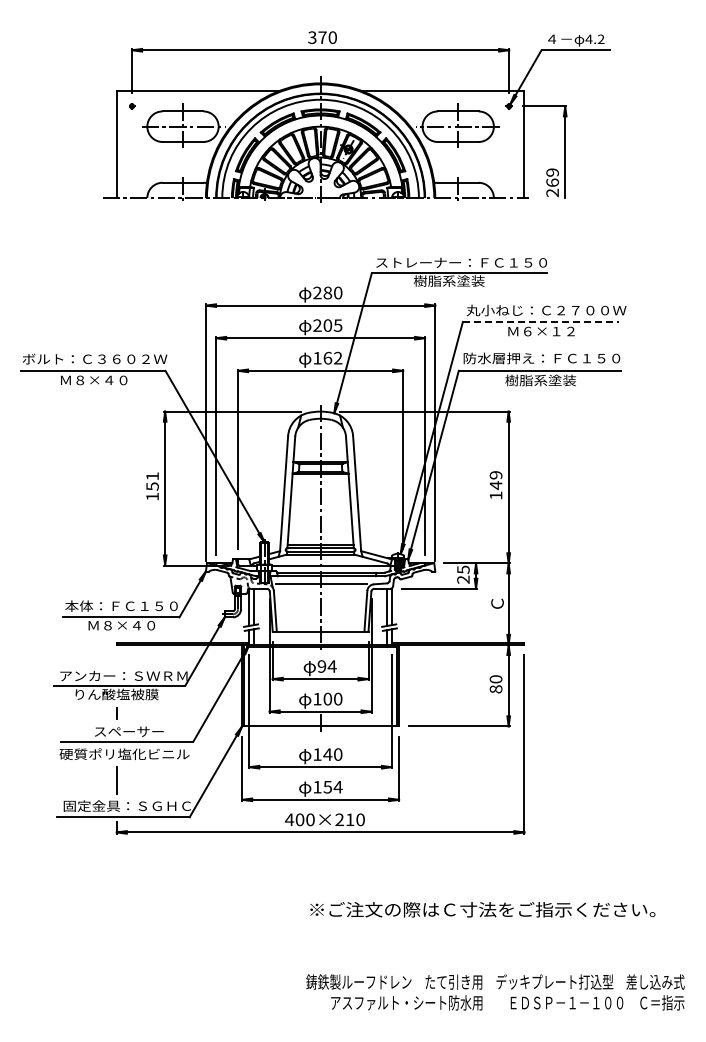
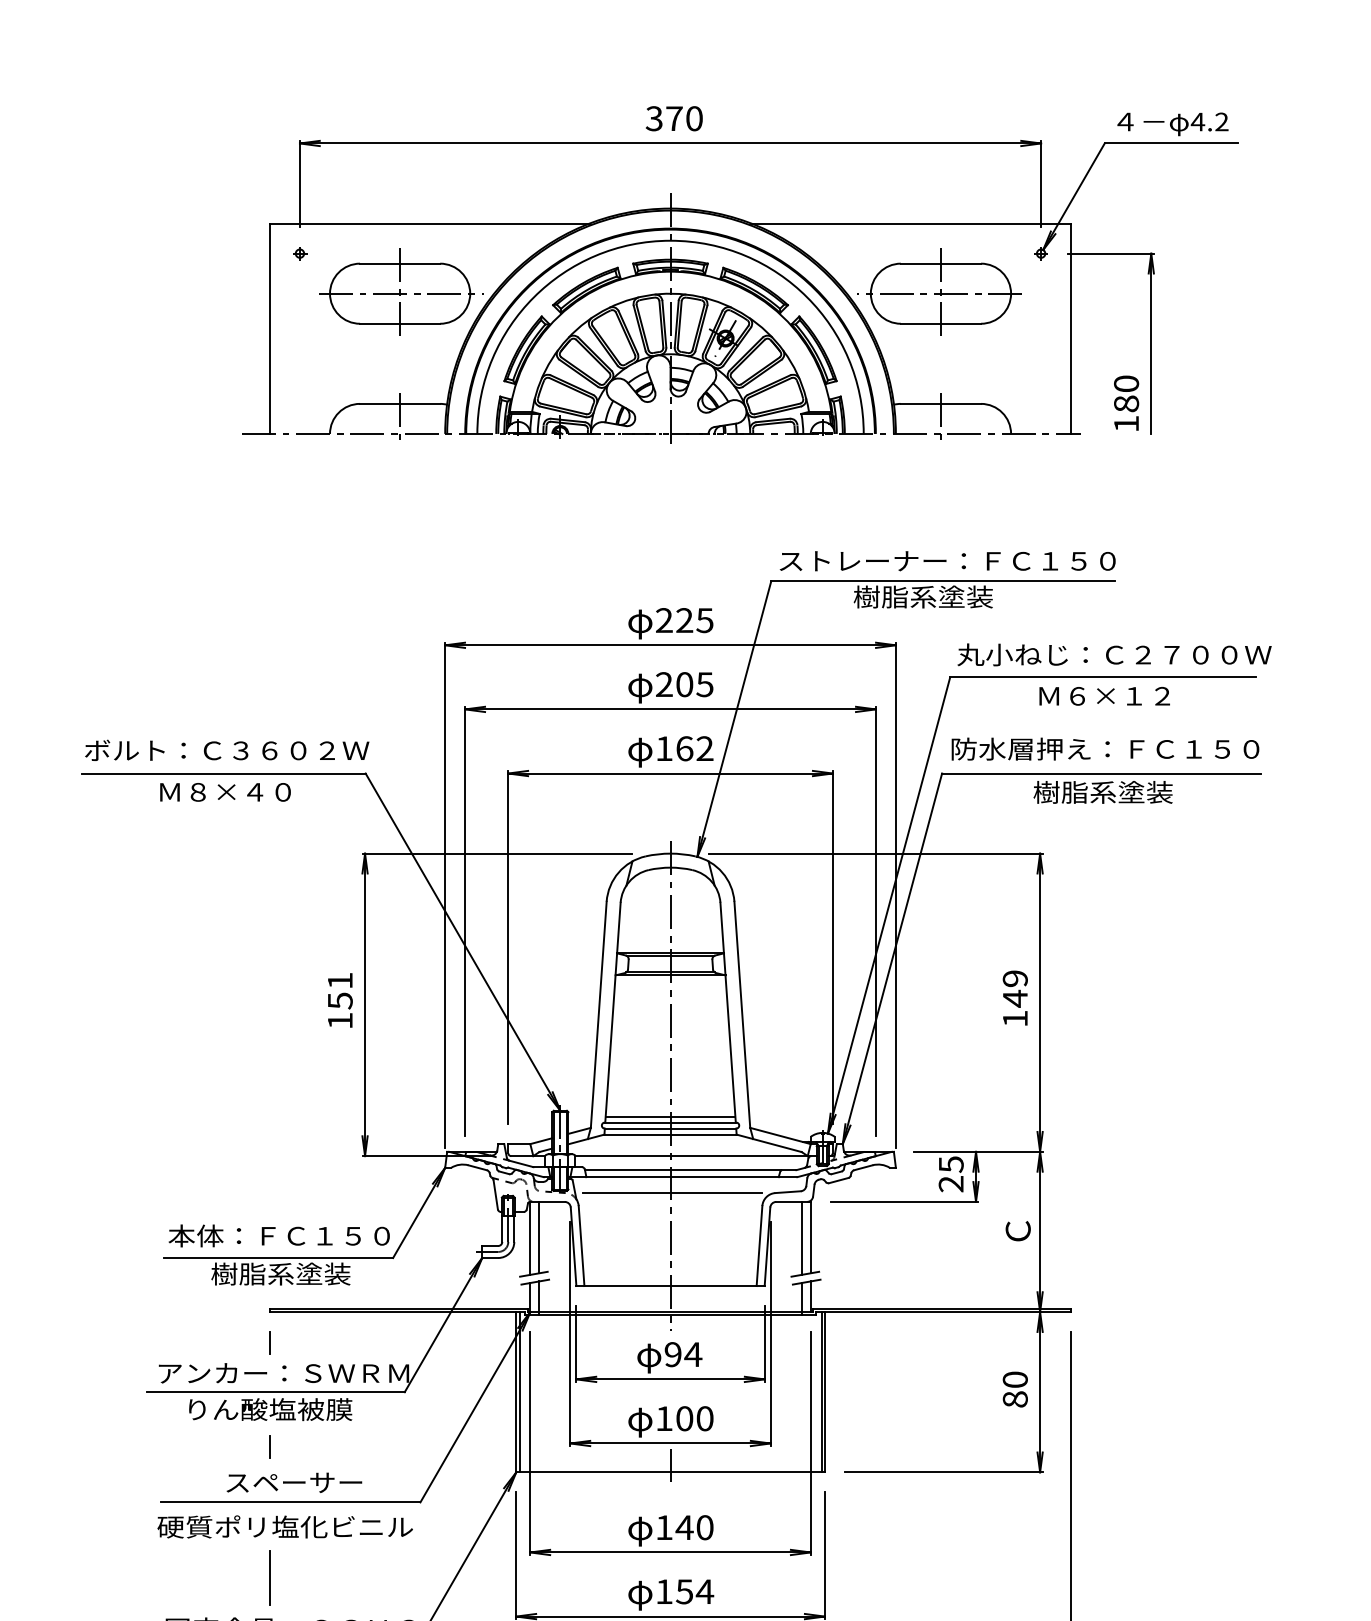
text: (552, 182) -> (1126, 403), 269 -> 180
text: (332, 292) -> (693, 619), 280 -> 225
line: (540, 321) -> (1102, 676), dashed -> solid
text: (122, 625) -> (281, 1273), Ｍ８×４０ -> 樹脂系塗装
line: (116, 660) -> (269, 1342), added

